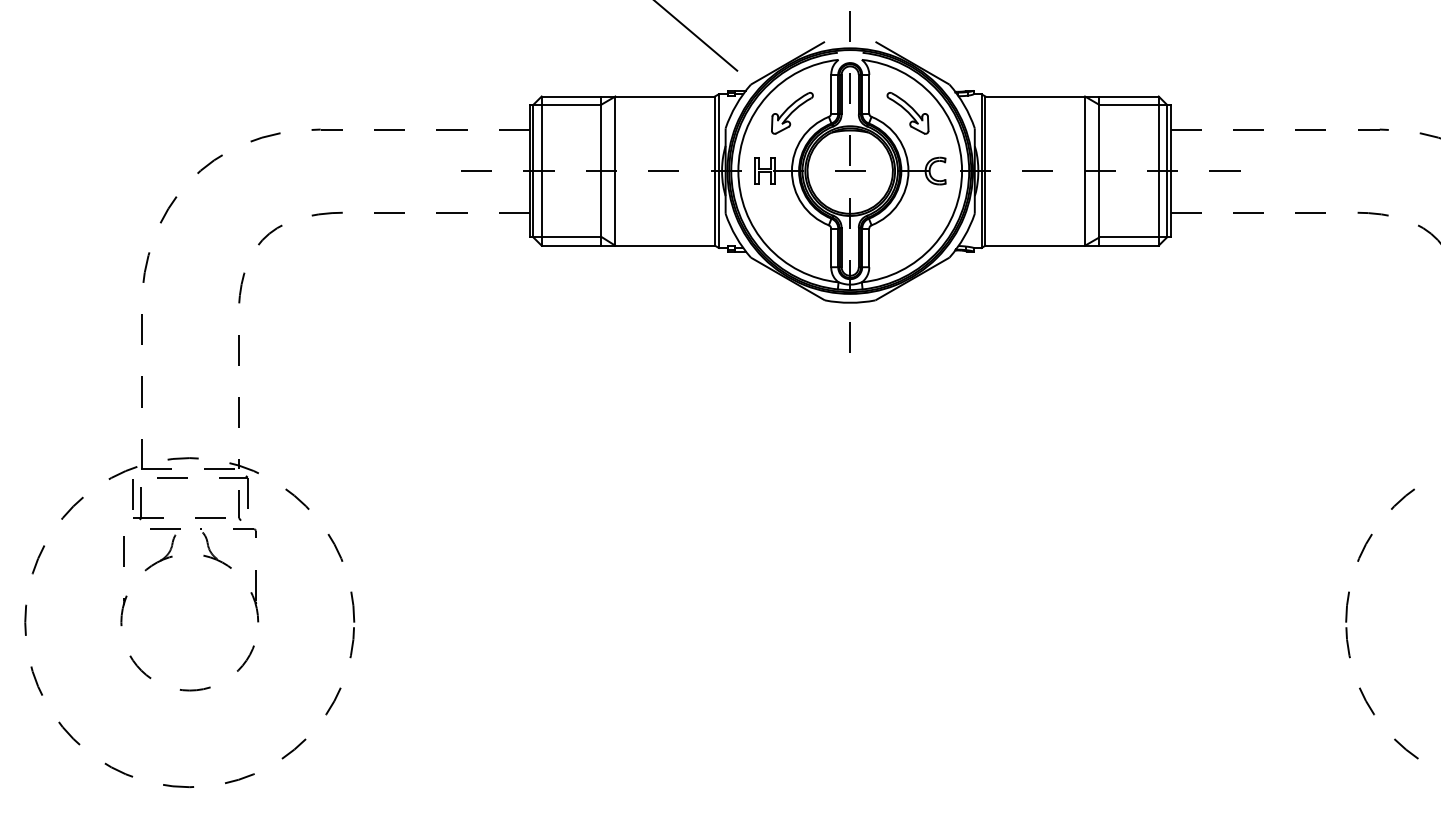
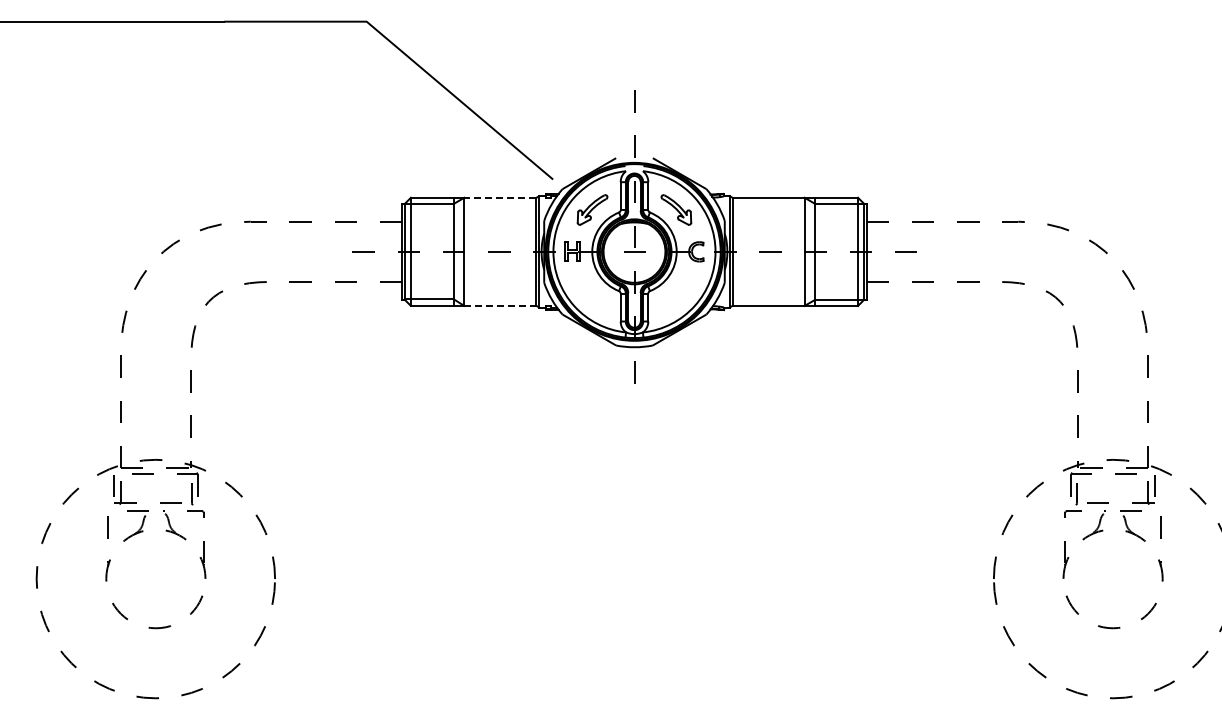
line: (663, 96) -> (499, 197), solid -> dashed
line: (665, 245) -> (500, 305), solid -> dashed

